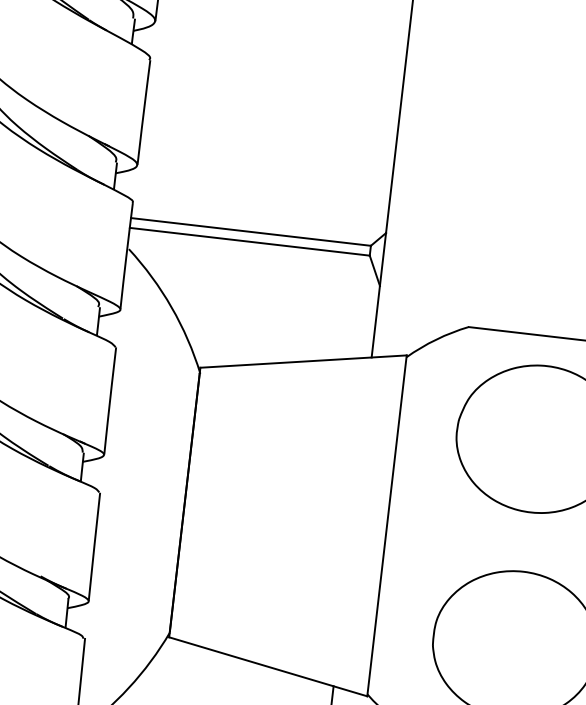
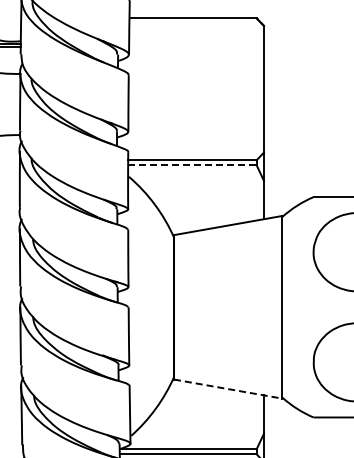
line: (249, 241) -> (192, 165), solid -> dashed
line: (268, 667) -> (228, 389), solid -> dashed

